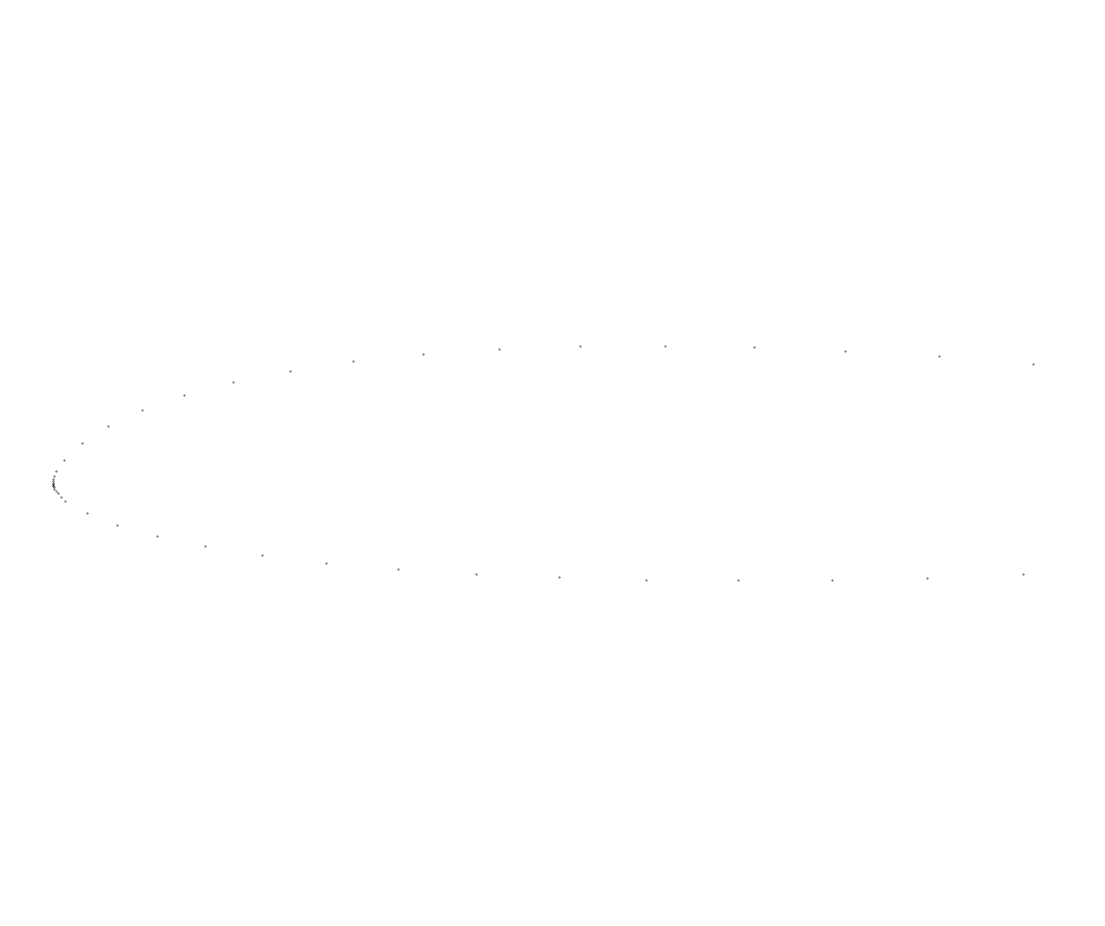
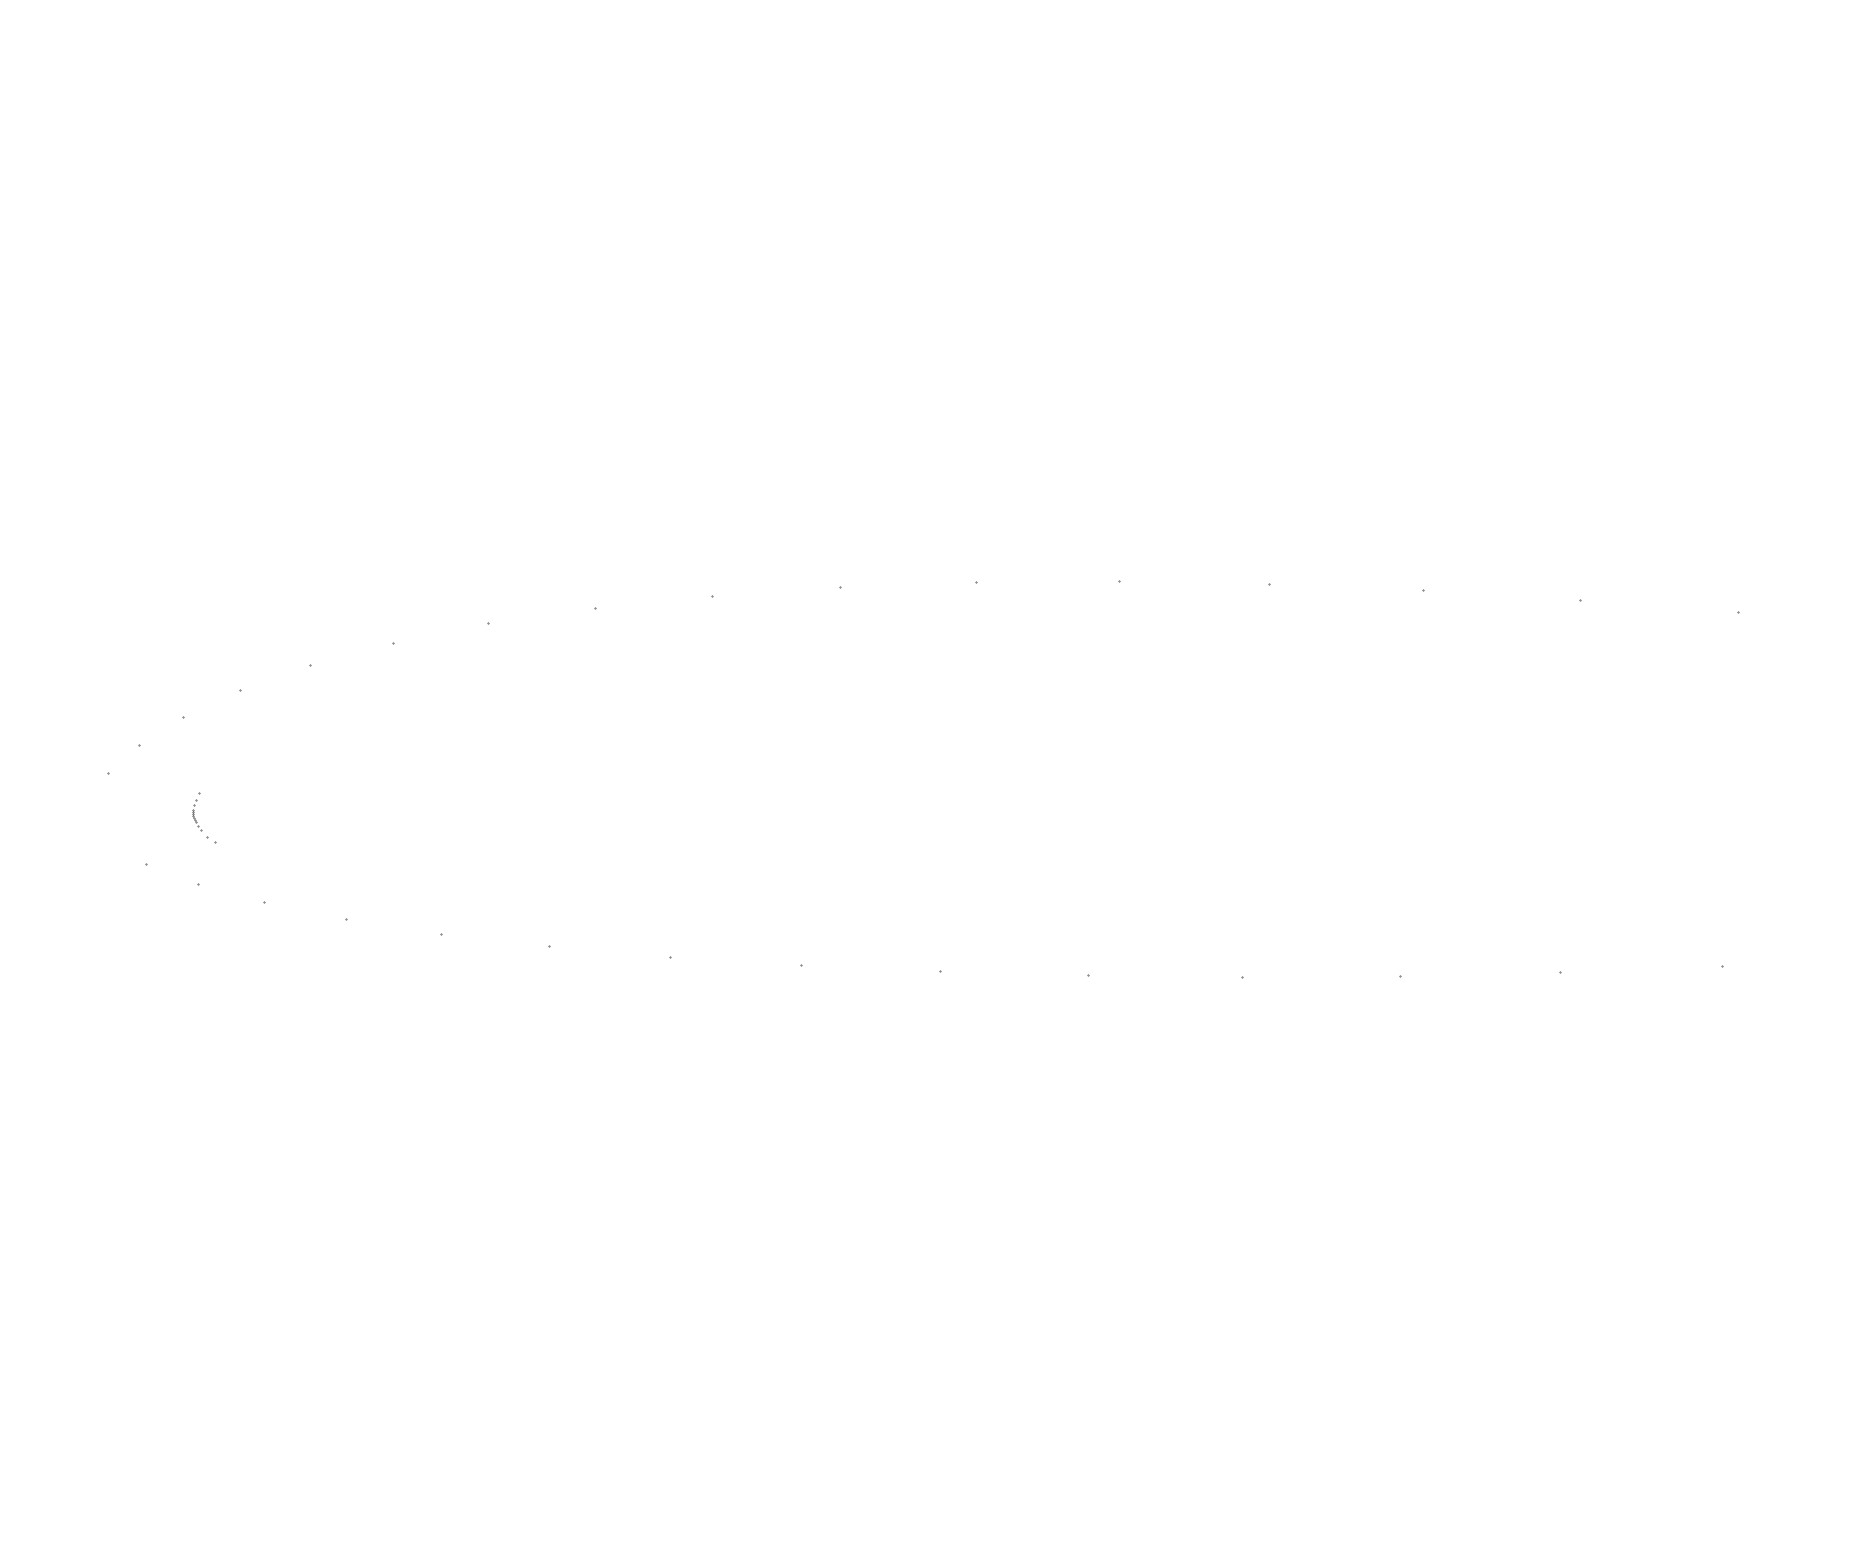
part: (59, 486) -> (204, 818), moved

